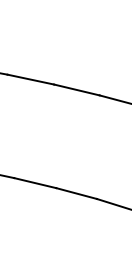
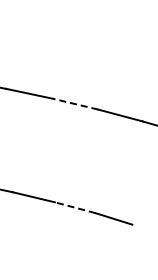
line: (75, 90) -> (74, 104), solid -> dashed
line: (75, 193) -> (74, 207), solid -> dashed

